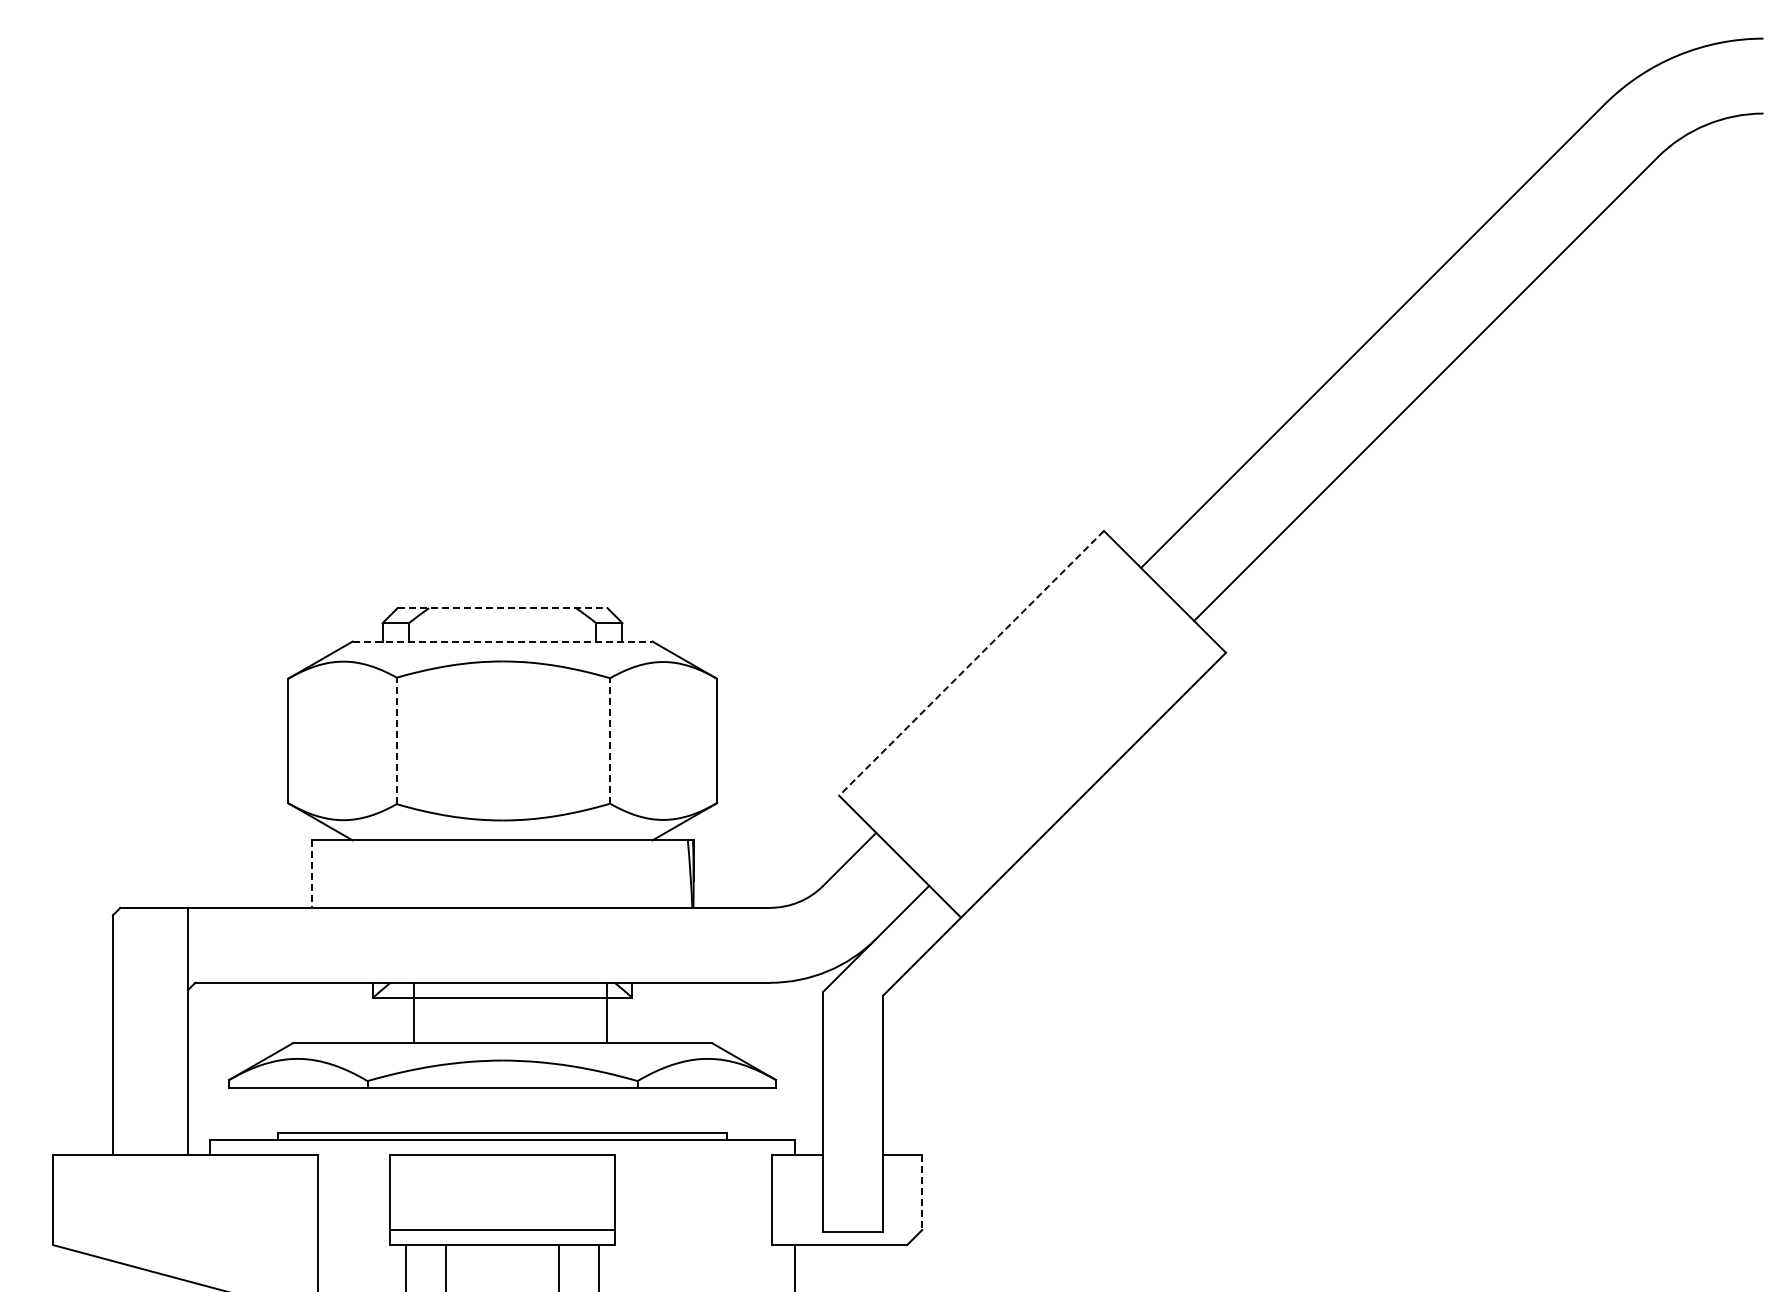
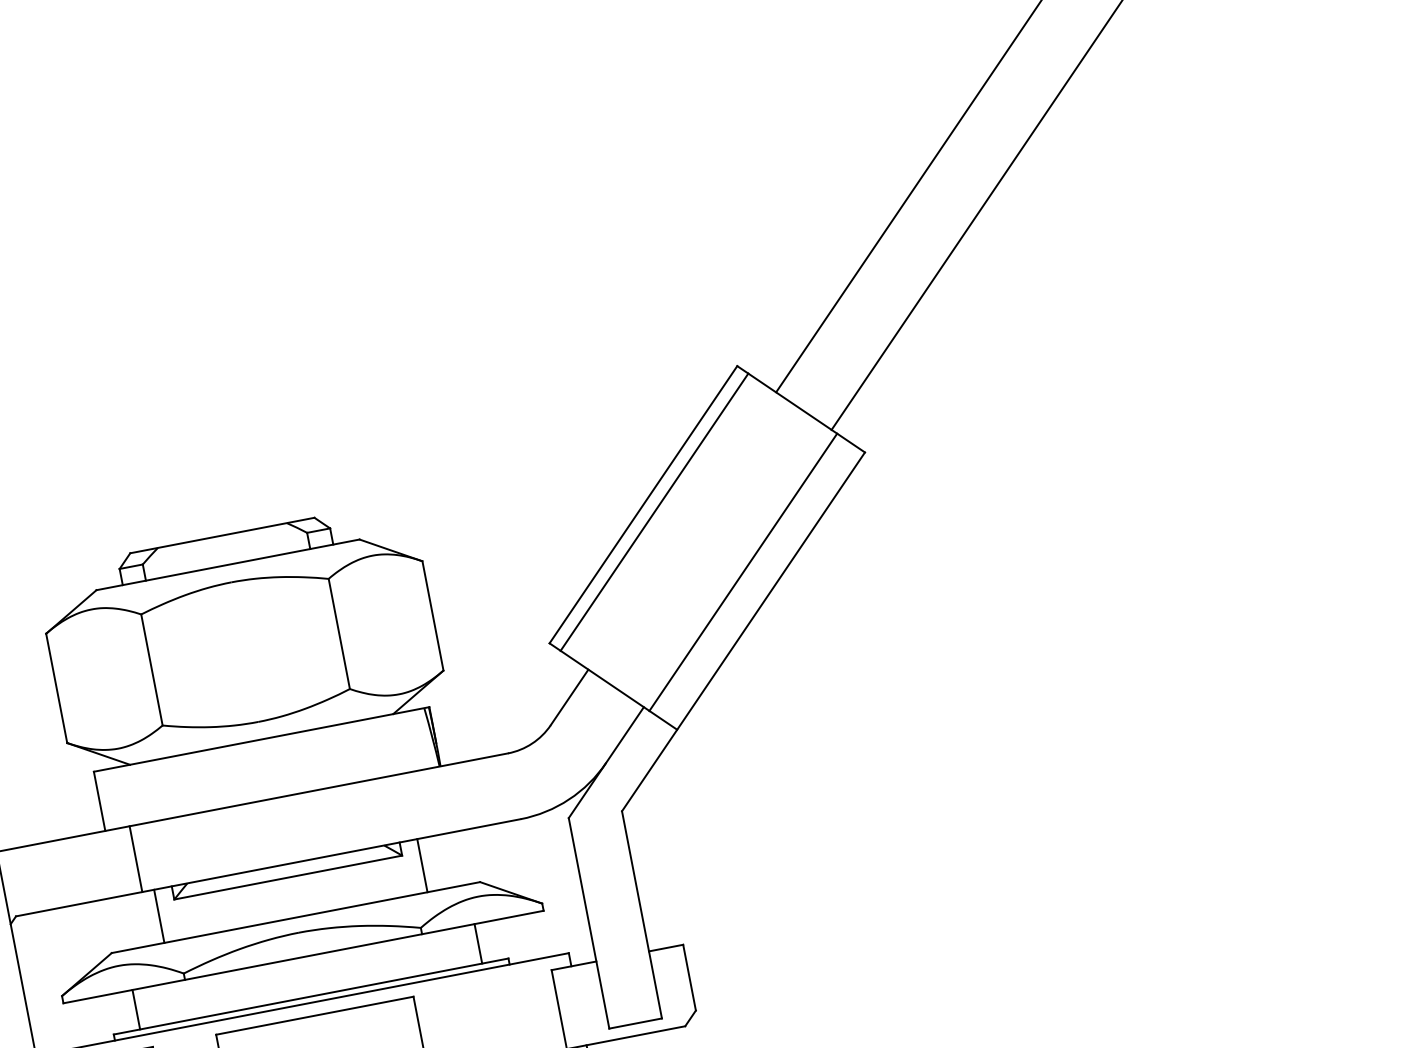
line: (502, 608) -> (222, 535), dashed -> solid
line: (502, 641) -> (227, 564), dashed -> solid
line: (971, 663) -> (643, 504), dashed -> solid
line: (981, 673) -> (653, 511), added
line: (396, 740) -> (151, 669), dashed -> solid
line: (610, 740) -> (339, 633), dashed -> solid
line: (1066, 758) -> (742, 572), added
line: (311, 874) -> (99, 801), dashed -> solid
line: (339, 944) -> (136, 858), added
line: (413, 1012) -> (158, 915), moved
line: (607, 1012) -> (422, 865), moved
line: (307, 1110) -> (136, 1009), added
line: (697, 1110) -> (478, 943), added
line: (922, 1193) -> (689, 978), dashed -> solid

